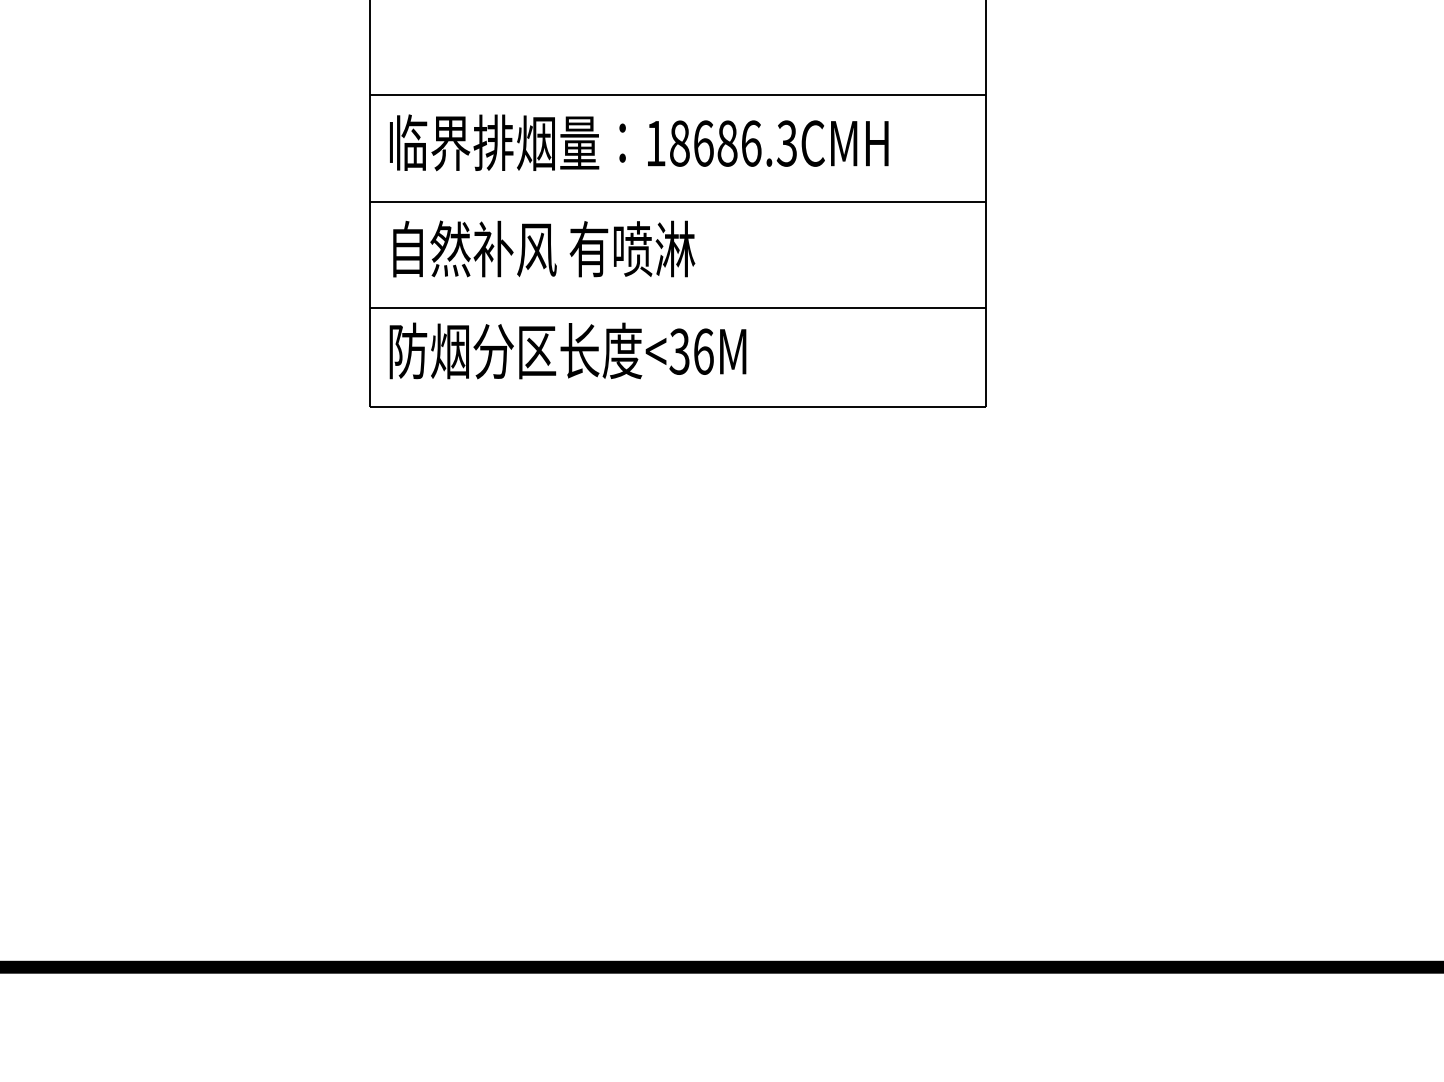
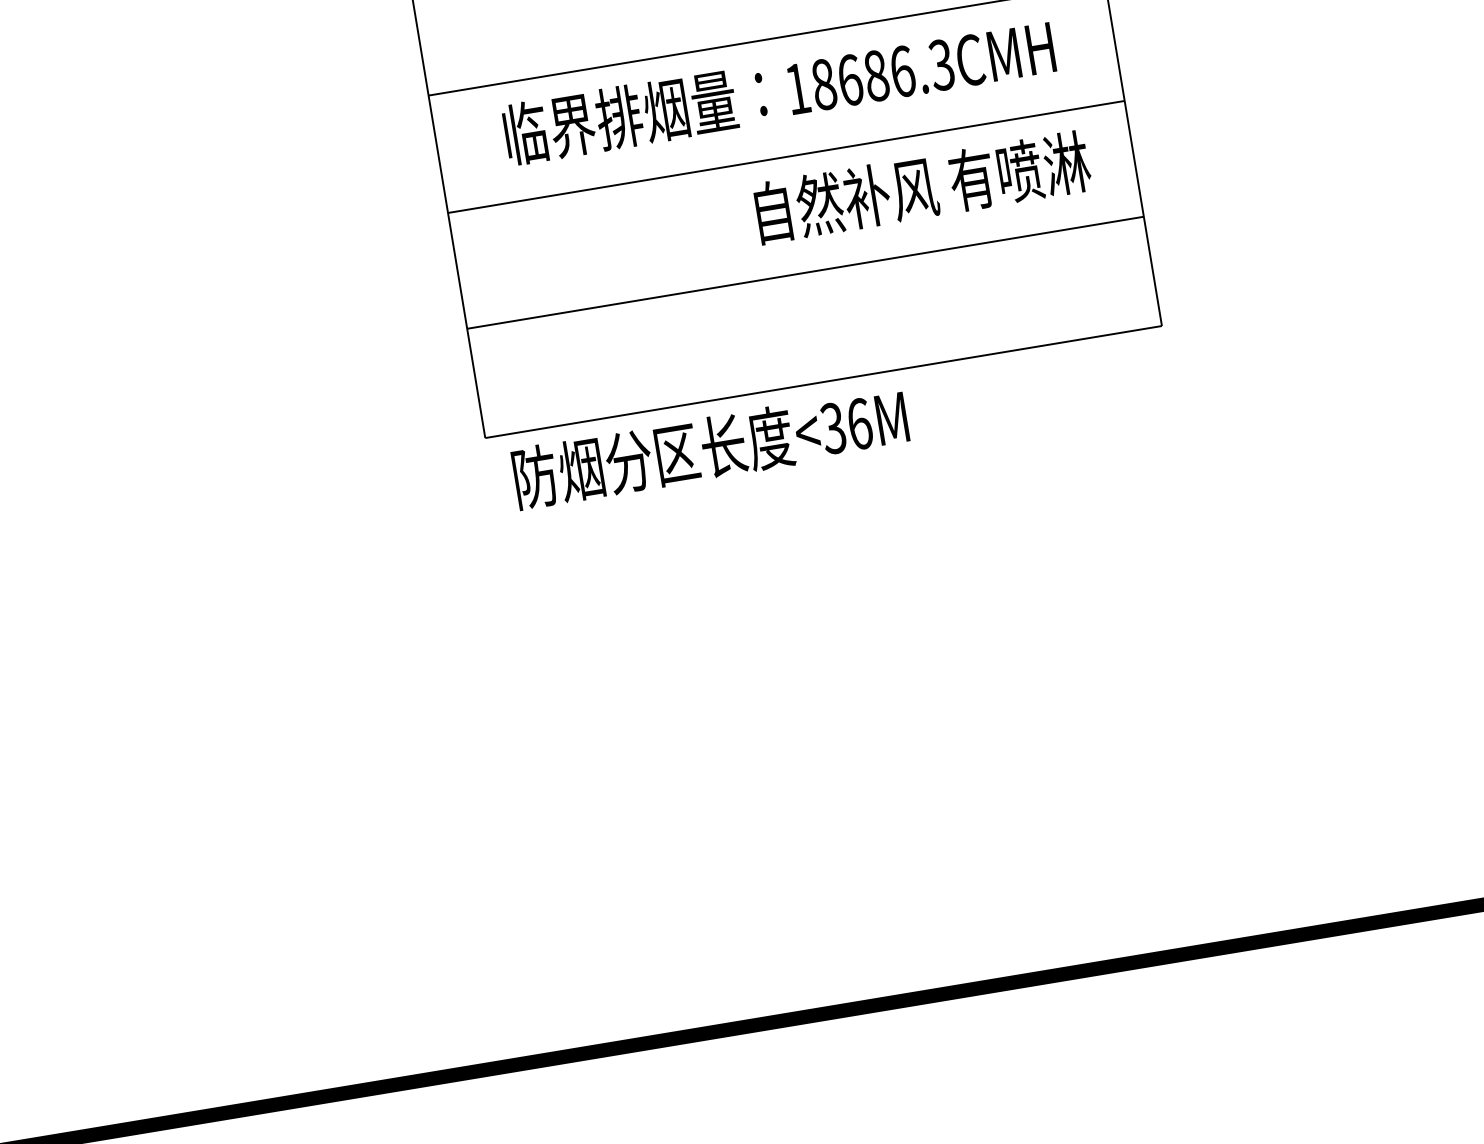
text: (639, 142) -> (779, 90), moved
text: (544, 248) -> (922, 186), moved
text: (567, 350) -> (710, 447), moved

